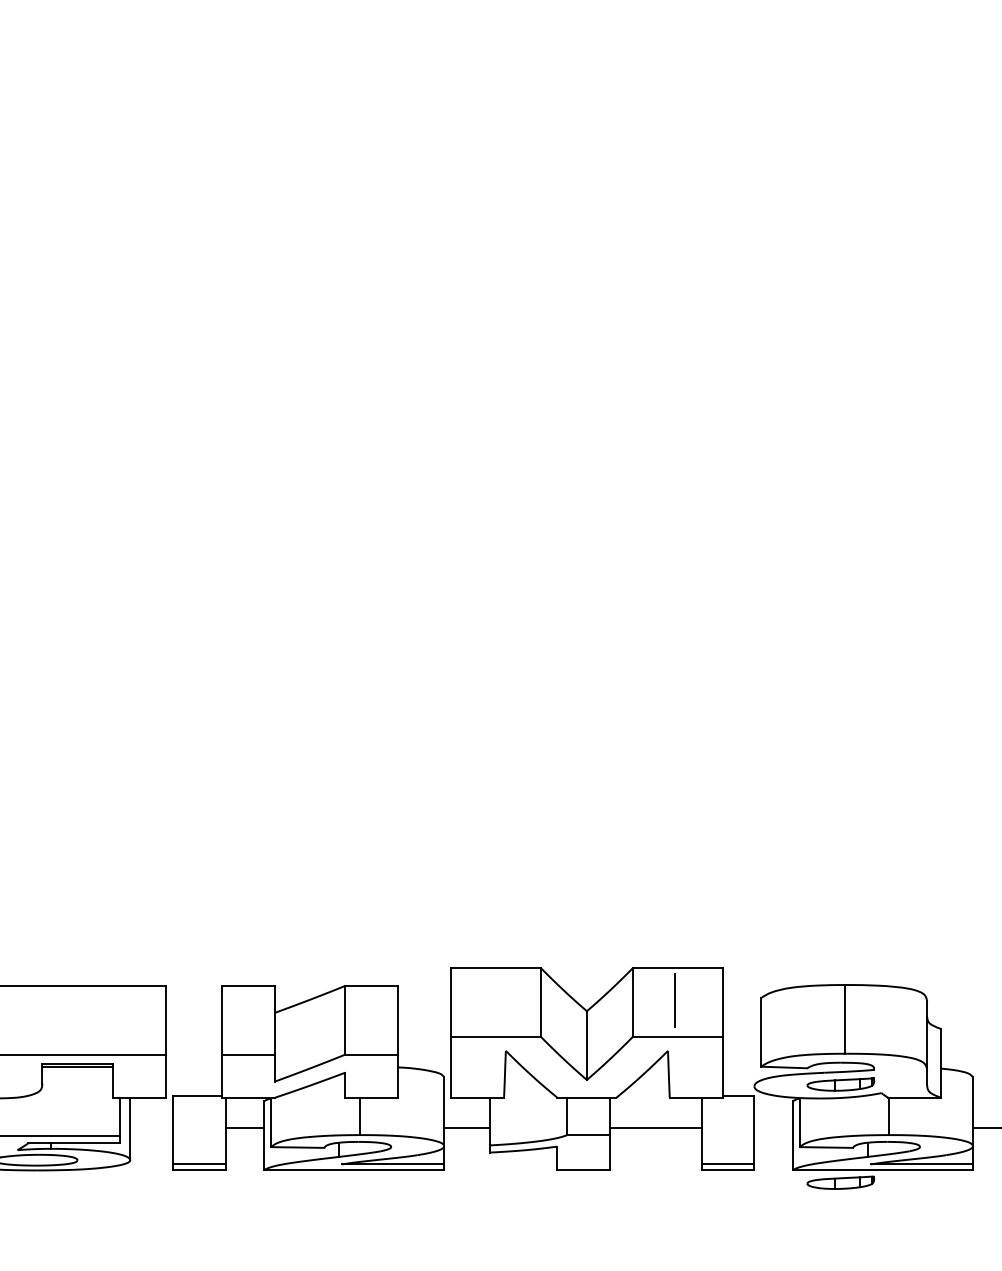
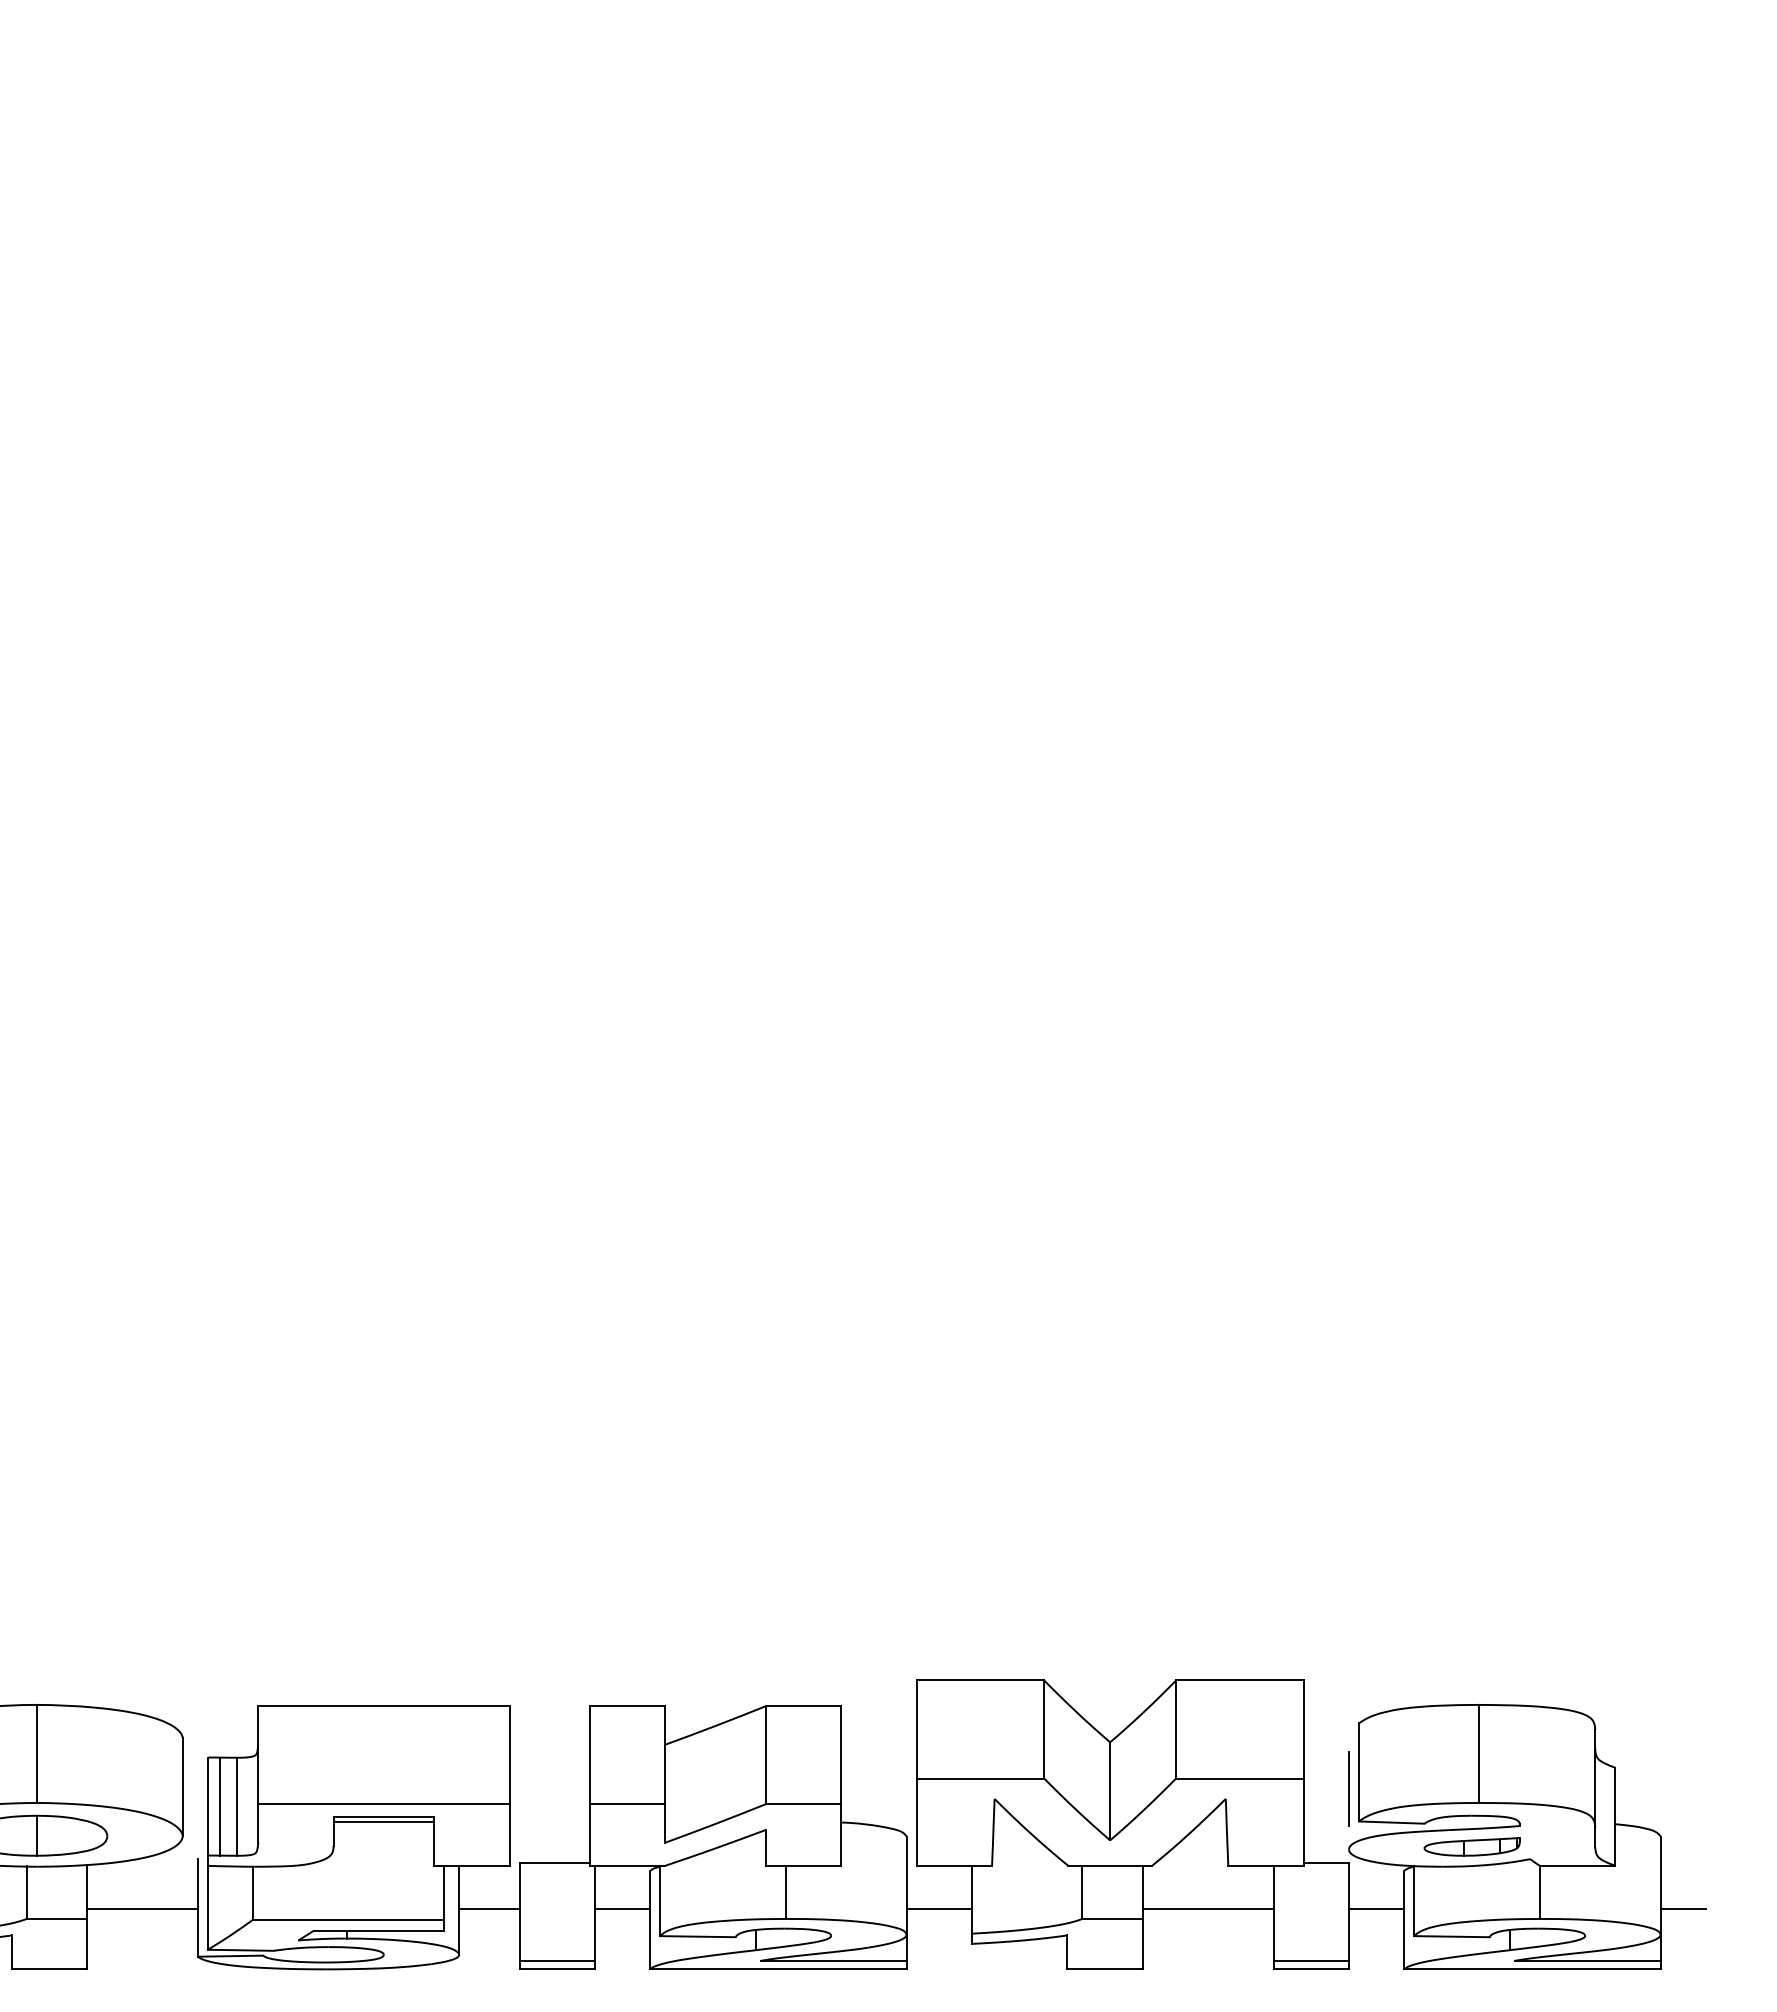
line: (674, 1000) -> (1348, 1788), moved
line: (151, 1128) -> (489, 1909), added
line: (773, 1128) -> (1376, 1909), added
part: (840, 1182) -> (1471, 1986), removed

